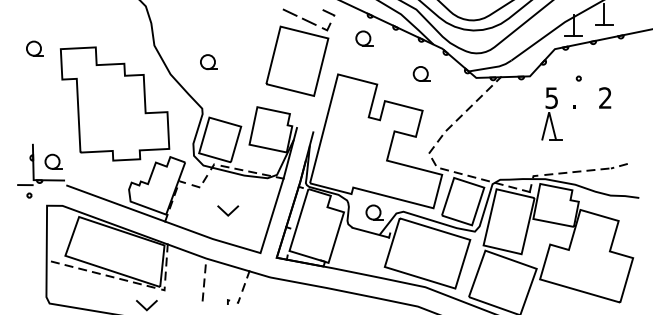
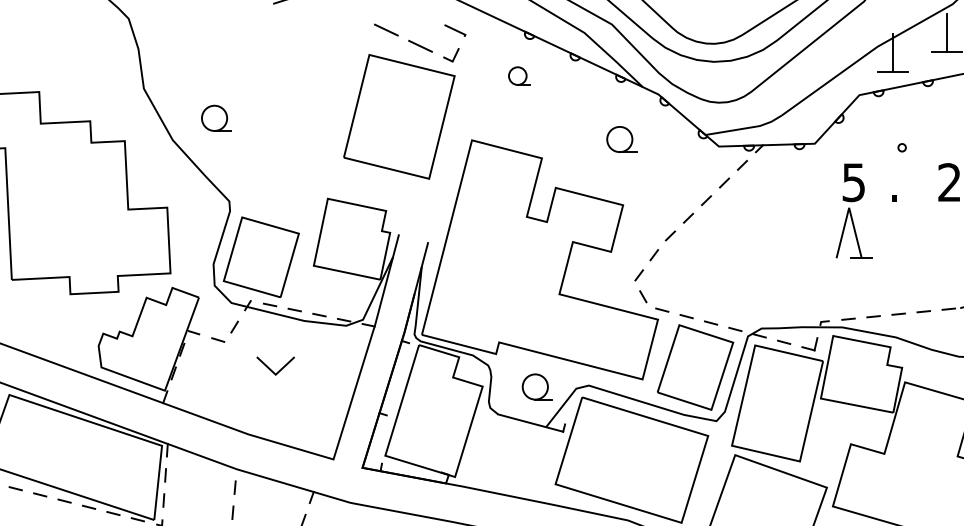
part: (364, 38) -> (519, 76), size x0.7
part: (208, 62) -> (215, 118), moved
line: (226, 212) -> (272, 369), moved

